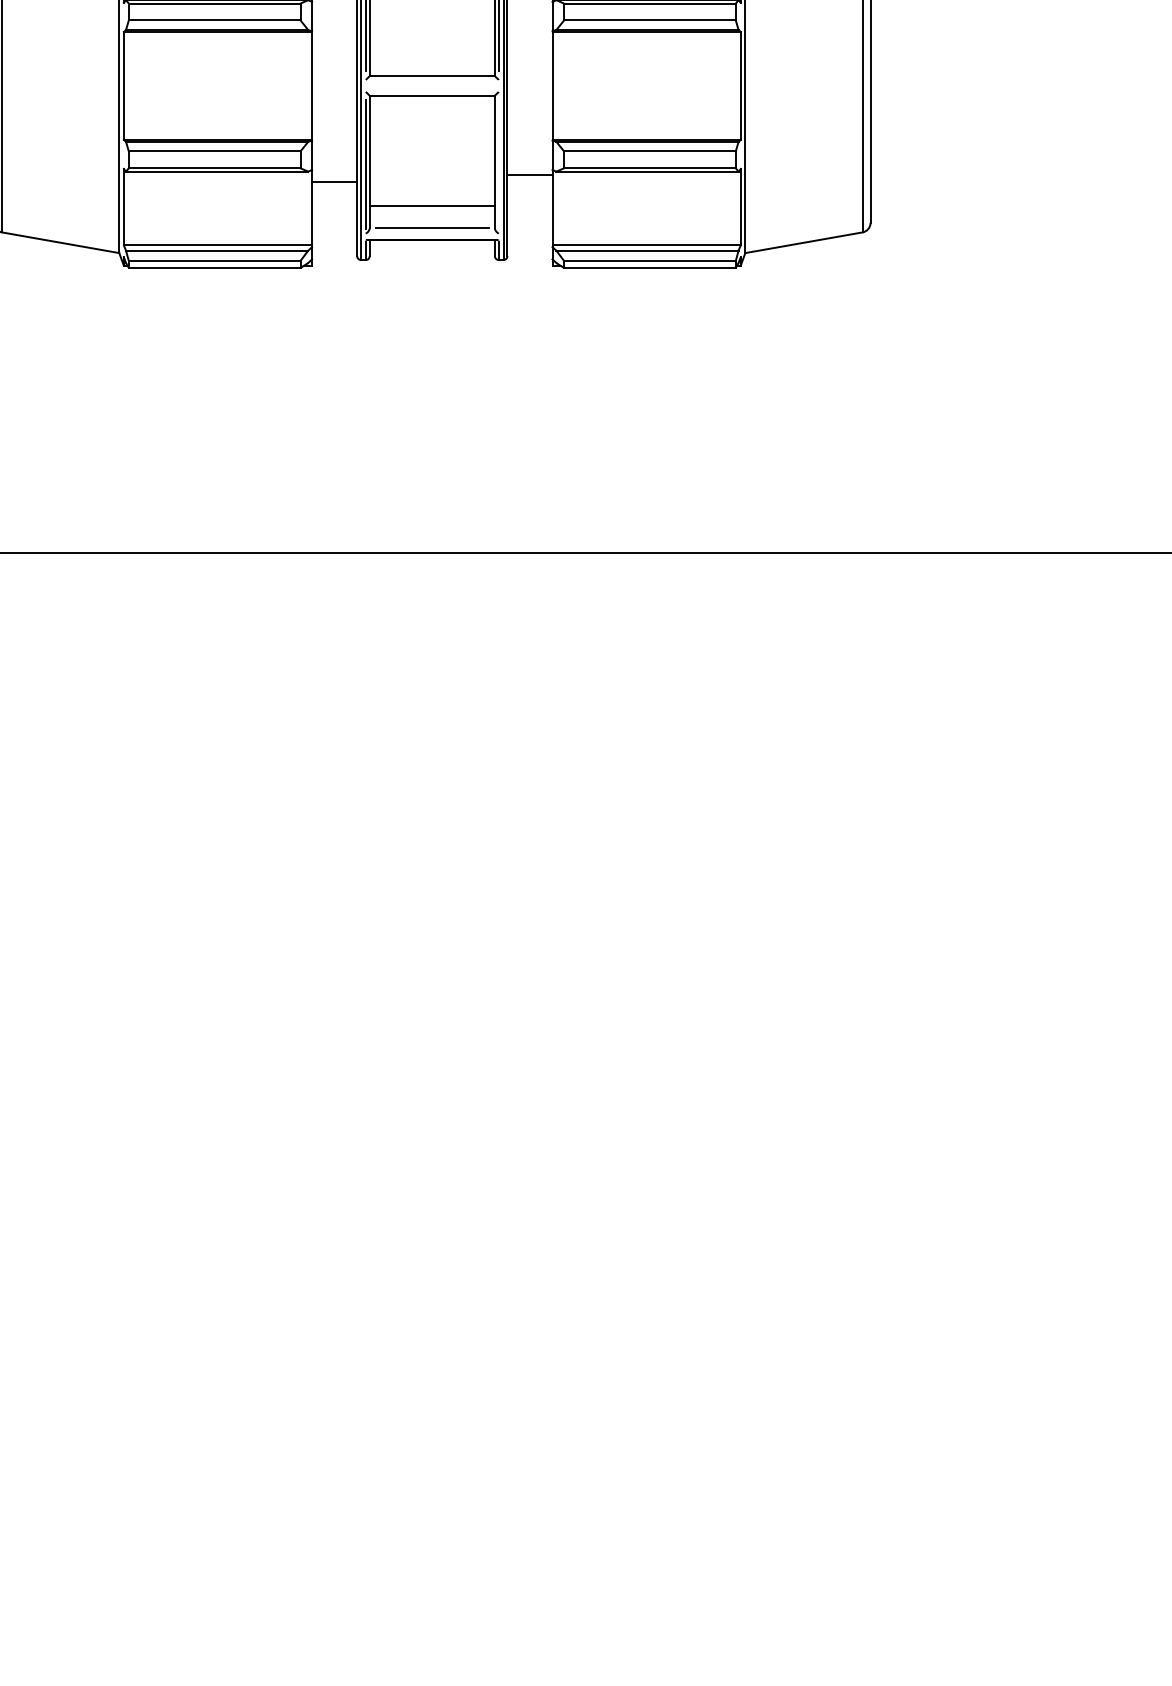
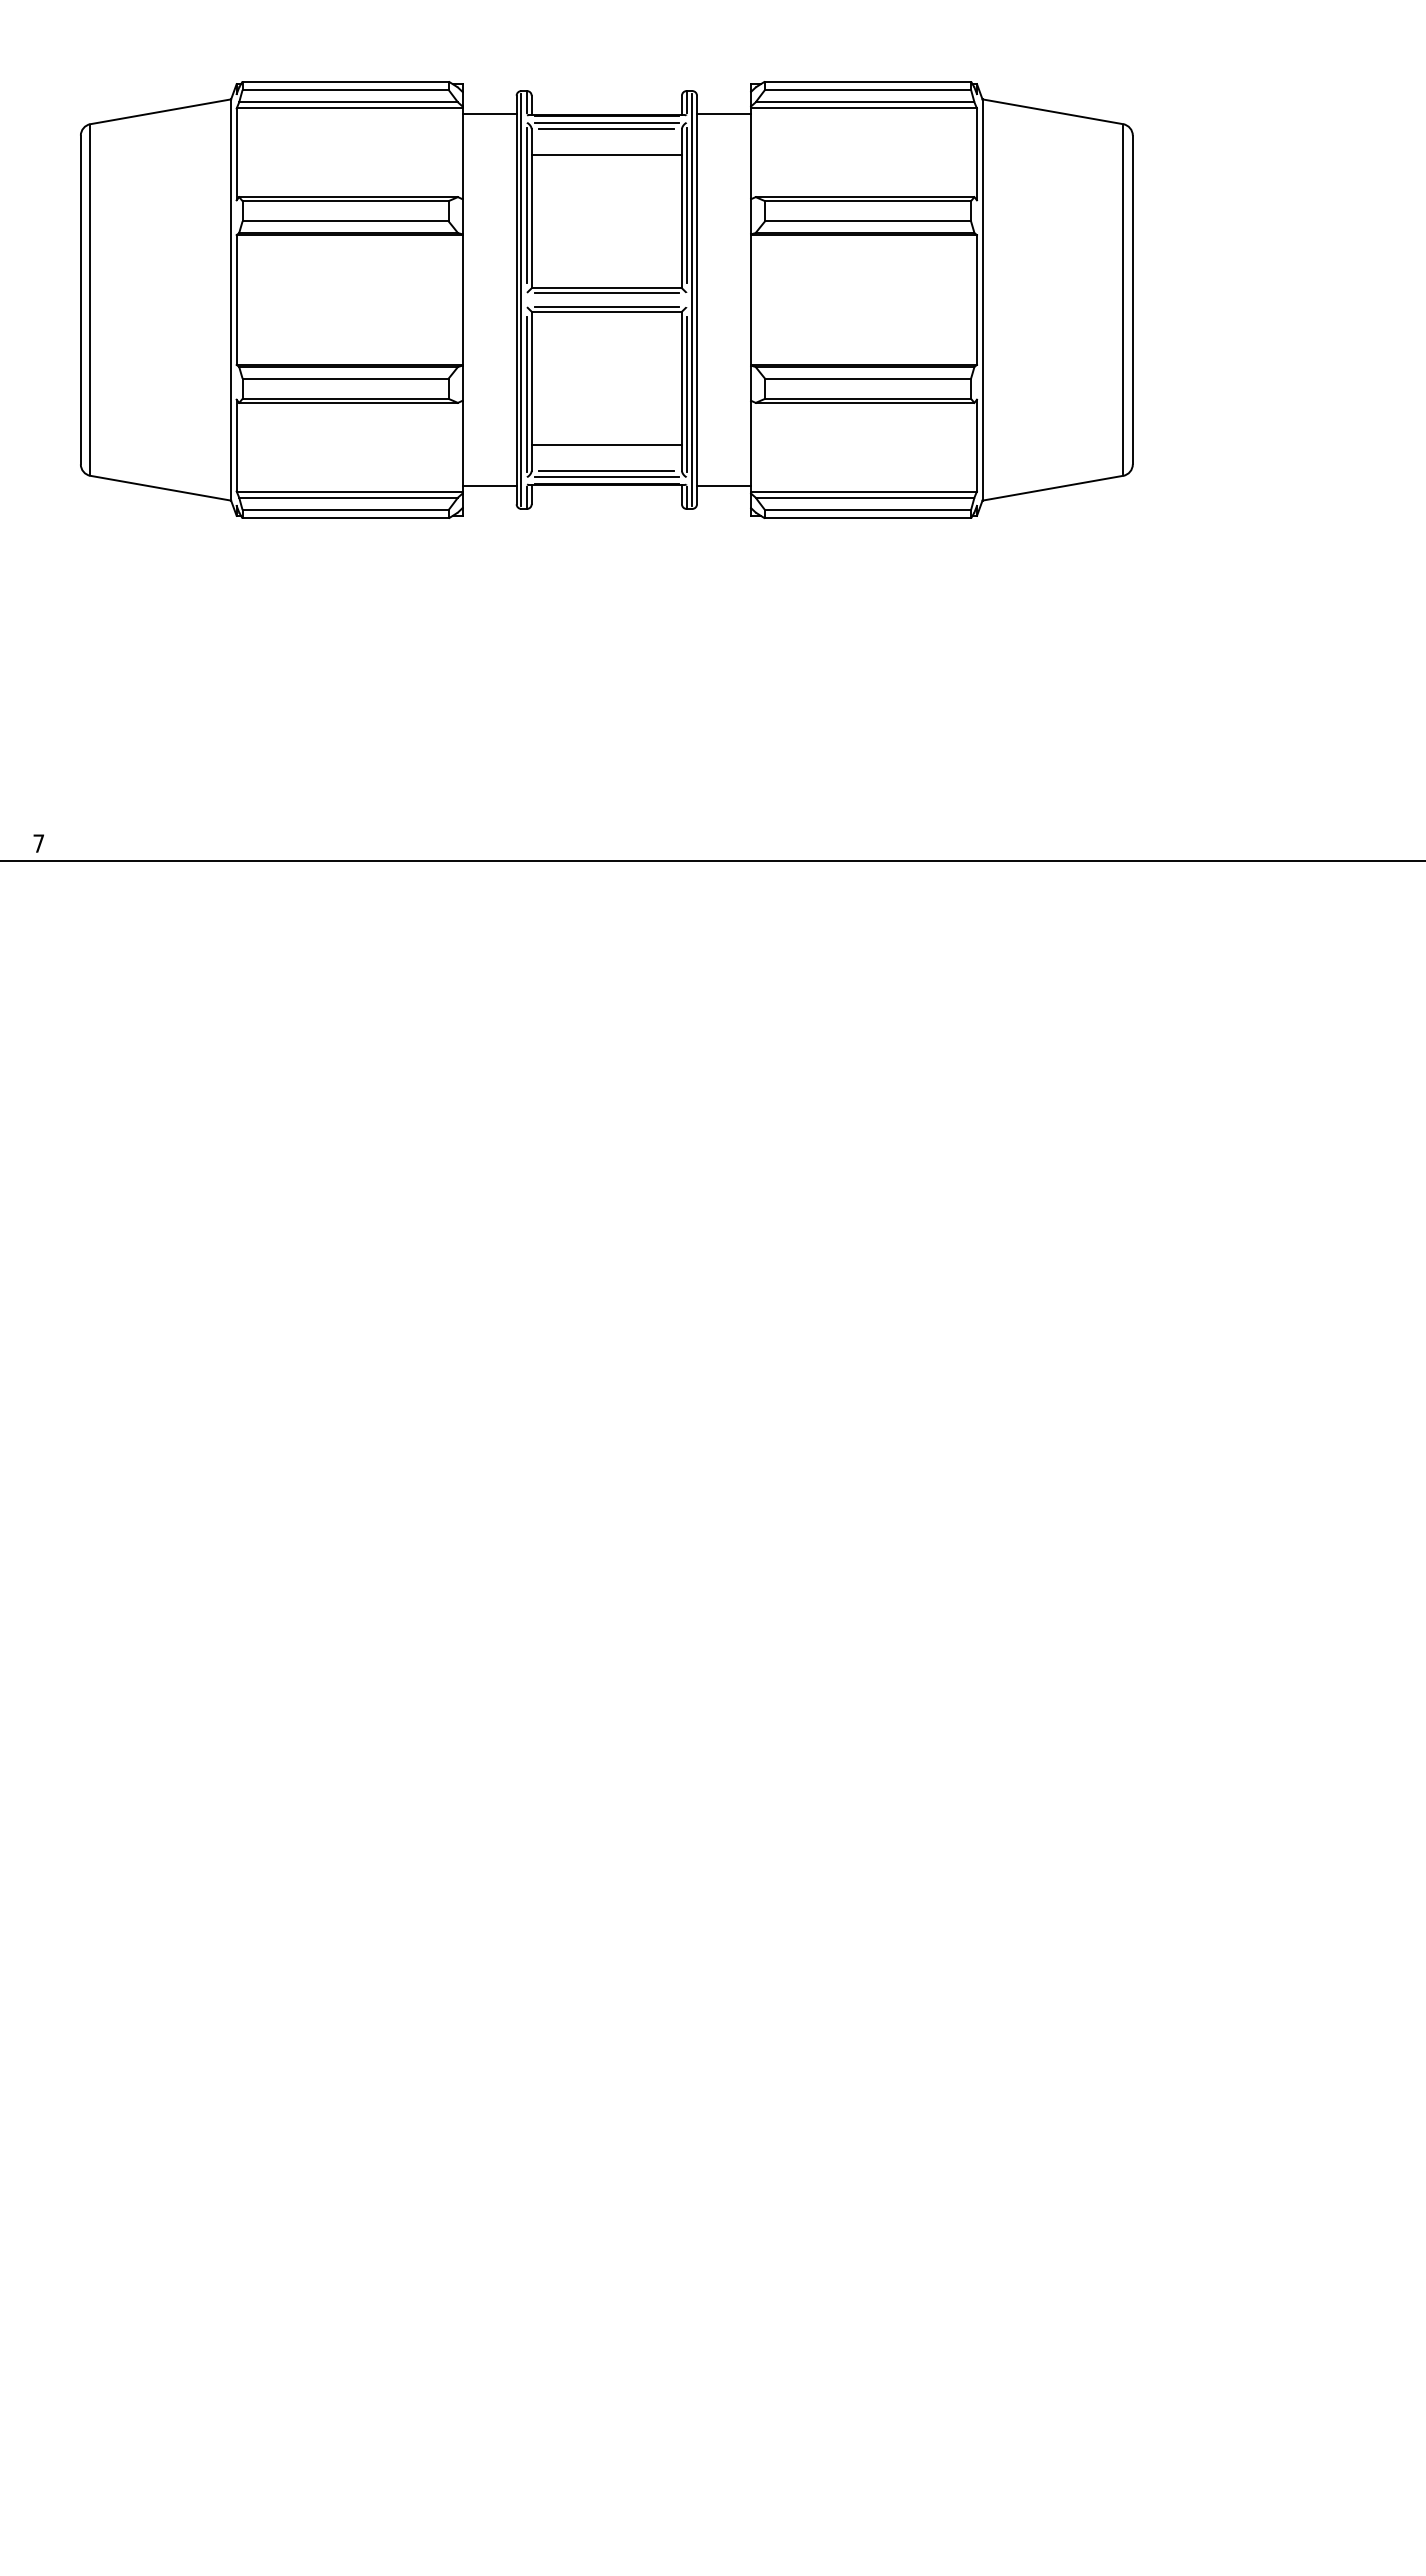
line: (432, 79) -> (606, 292), added
line: (432, 92) -> (606, 307), added
line: (498, 164) -> (686, 394), added
line: (530, 174) -> (724, 485), moved
line: (334, 181) -> (489, 485), moved
line: (432, 233) -> (606, 477), added

